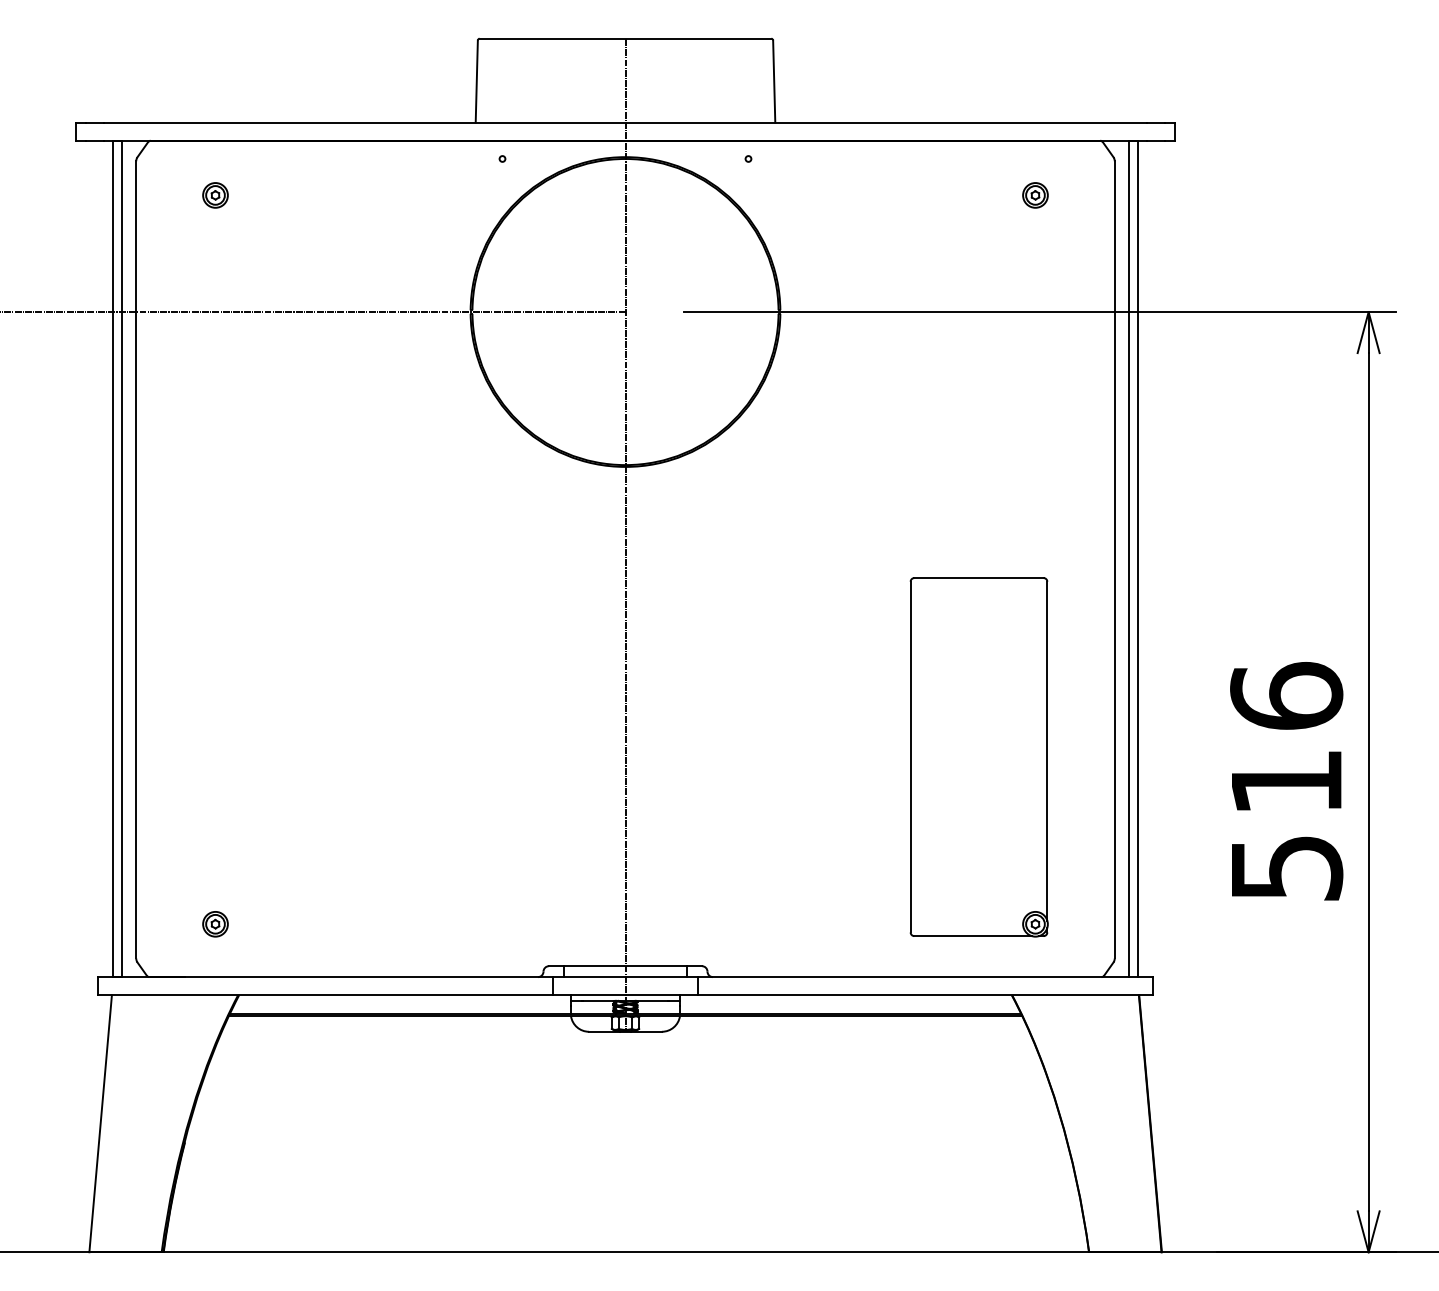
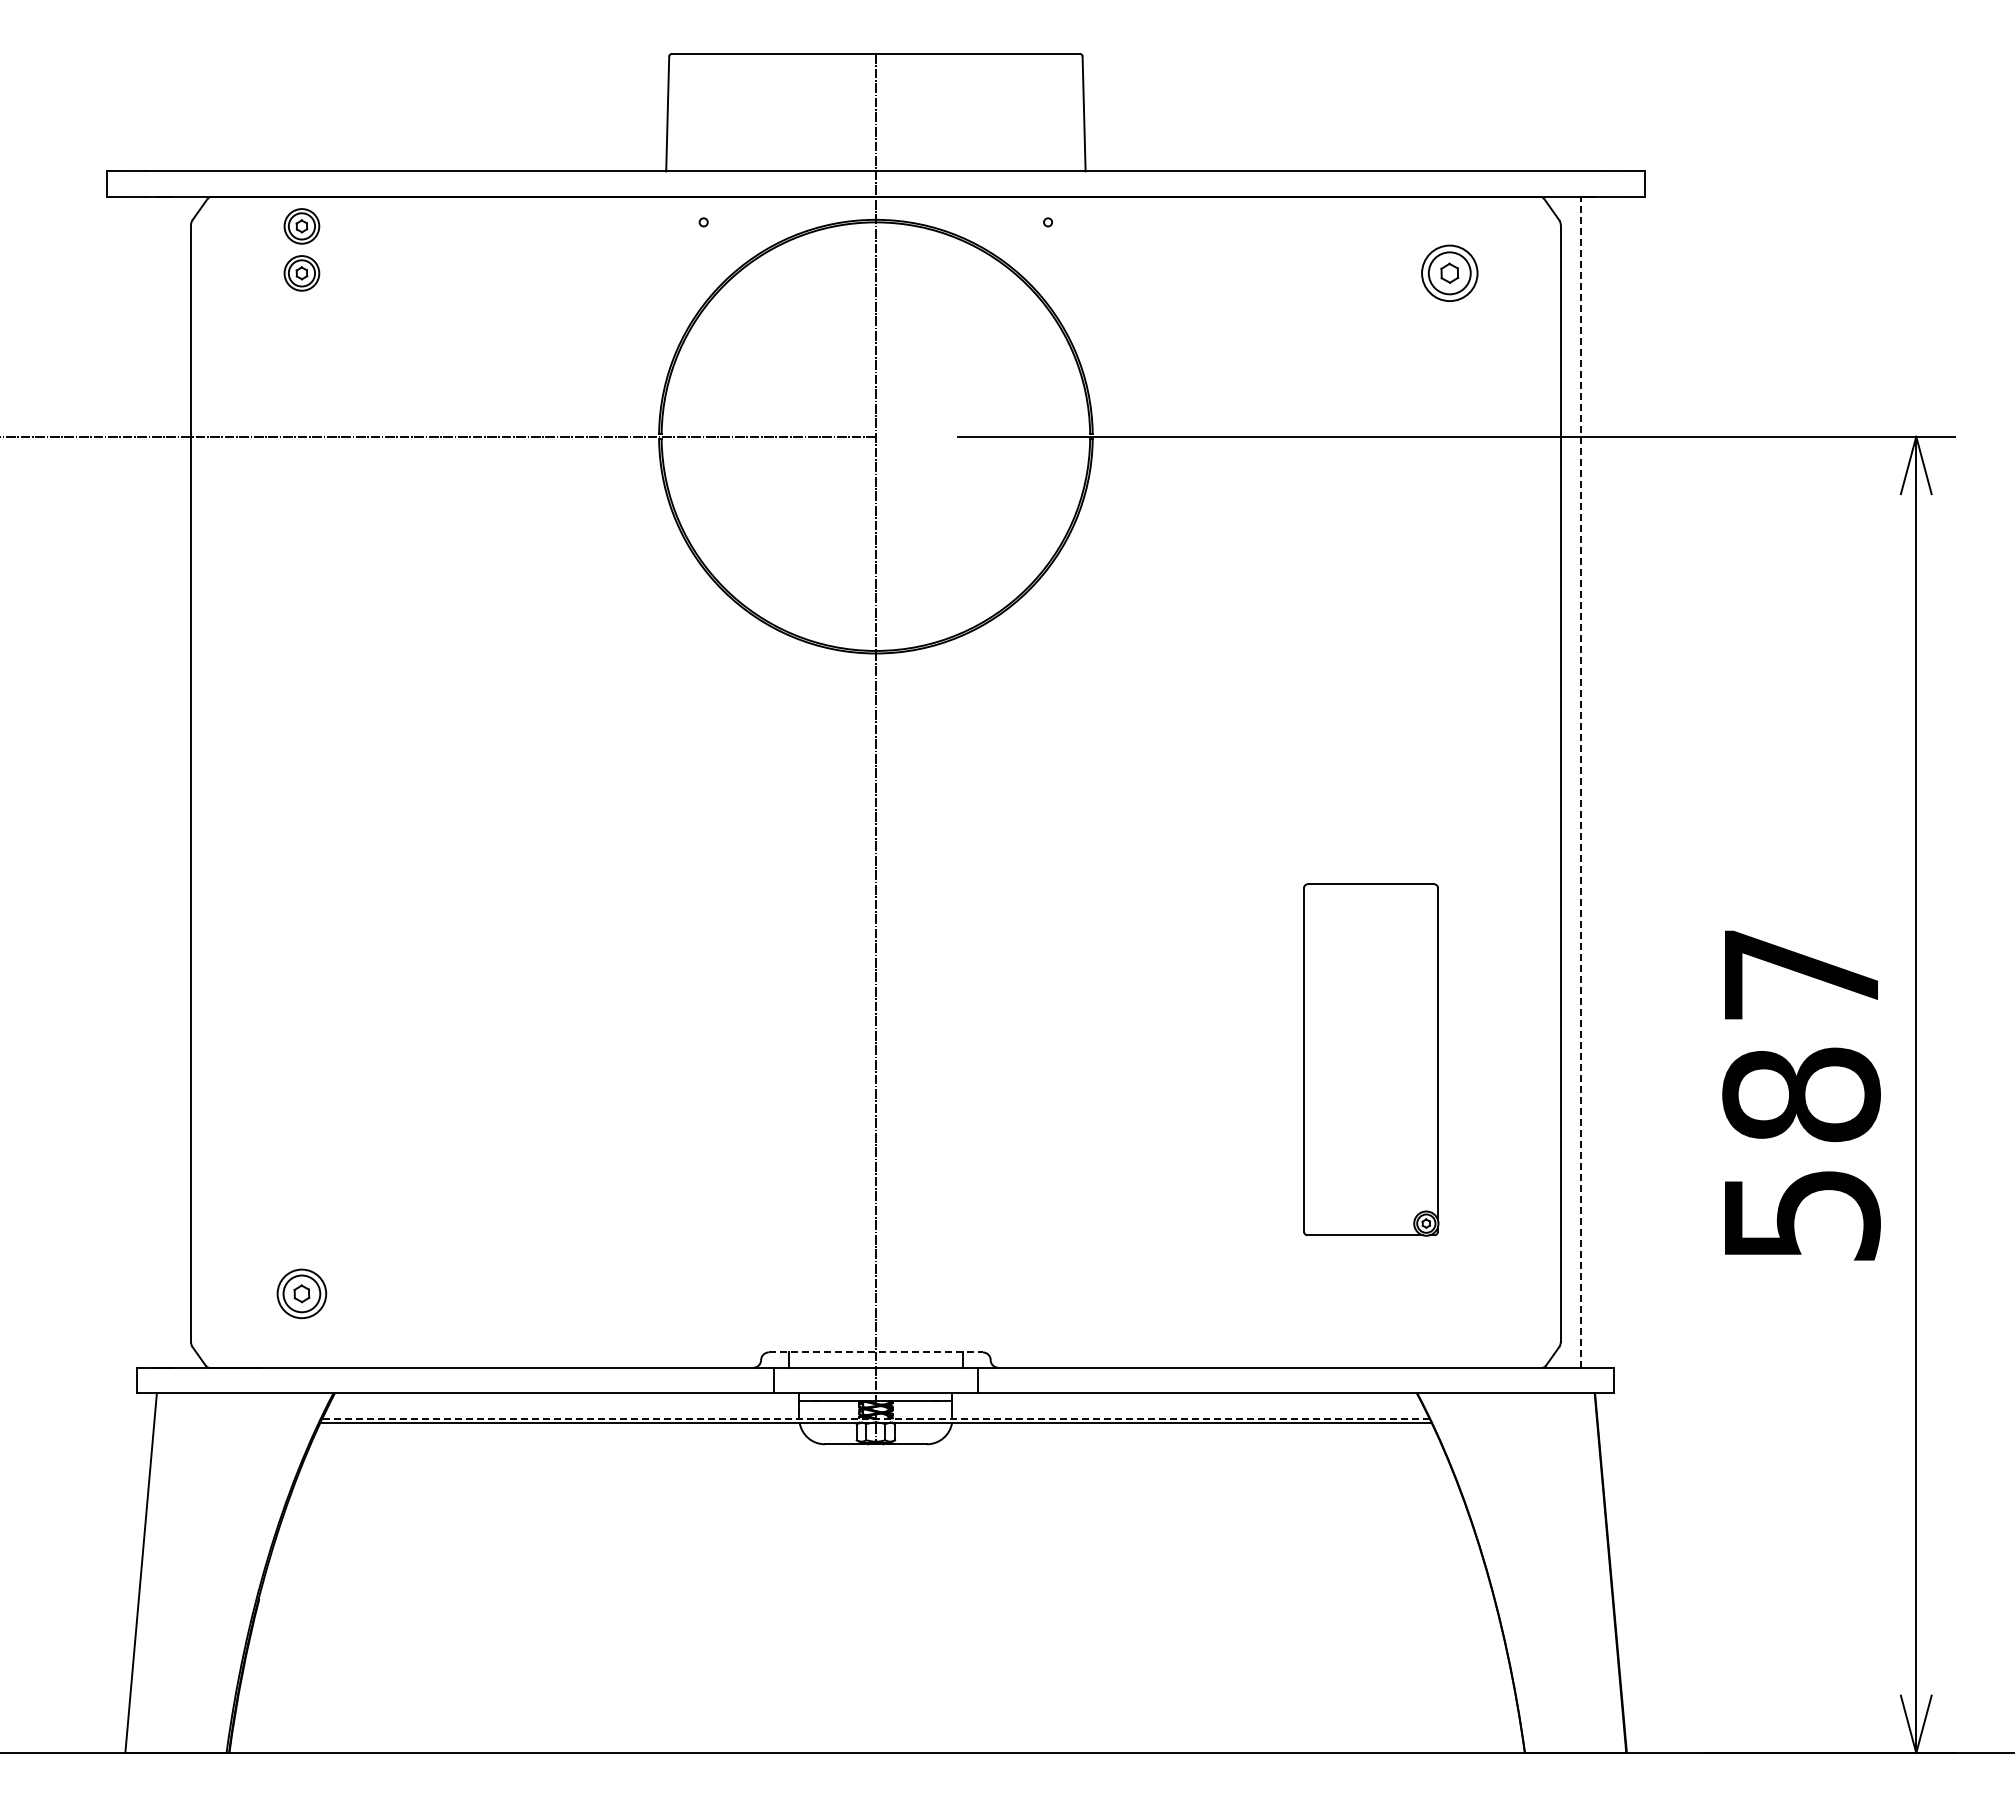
part: (215, 161) -> (301, 226), added
part: (1035, 195) -> (1449, 273), size x1.6
line: (112, 558) -> (157, 781), removed
line: (121, 558) -> (170, 781), removed
line: (1129, 558) -> (1581, 781), solid -> dashed
line: (1138, 558) -> (1594, 781), removed
text: (1286, 739) -> (1801, 1034), 516 -> 587
part: (979, 756) -> (1371, 1059), size x0.7
part: (215, 924) -> (301, 1293), size x1.4
line: (625, 966) -> (876, 1352), solid -> dashed
line: (624, 1013) -> (874, 1418), solid -> dashed

